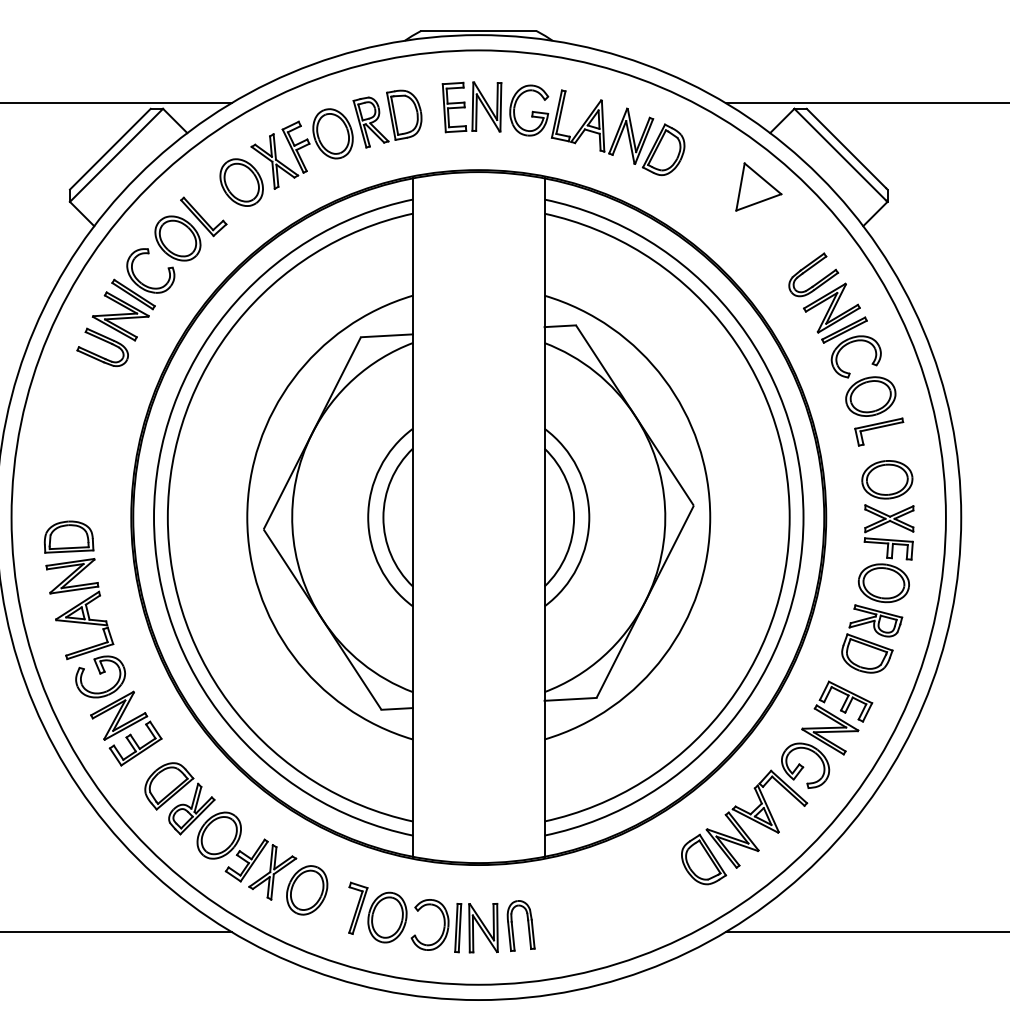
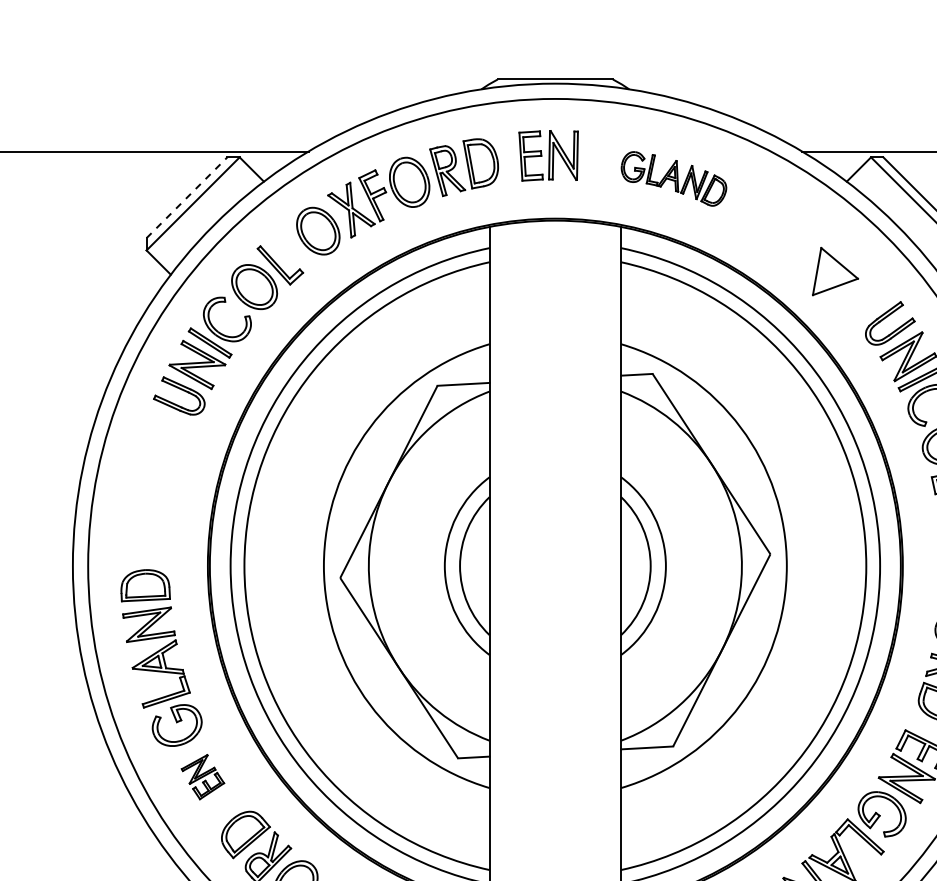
part: (597, 130) -> (674, 179), size x0.6
line: (110, 148) -> (187, 197), solid -> dashed
part: (758, 186) -> (835, 271), moved
part: (126, 728) -> (203, 777), size x0.6

